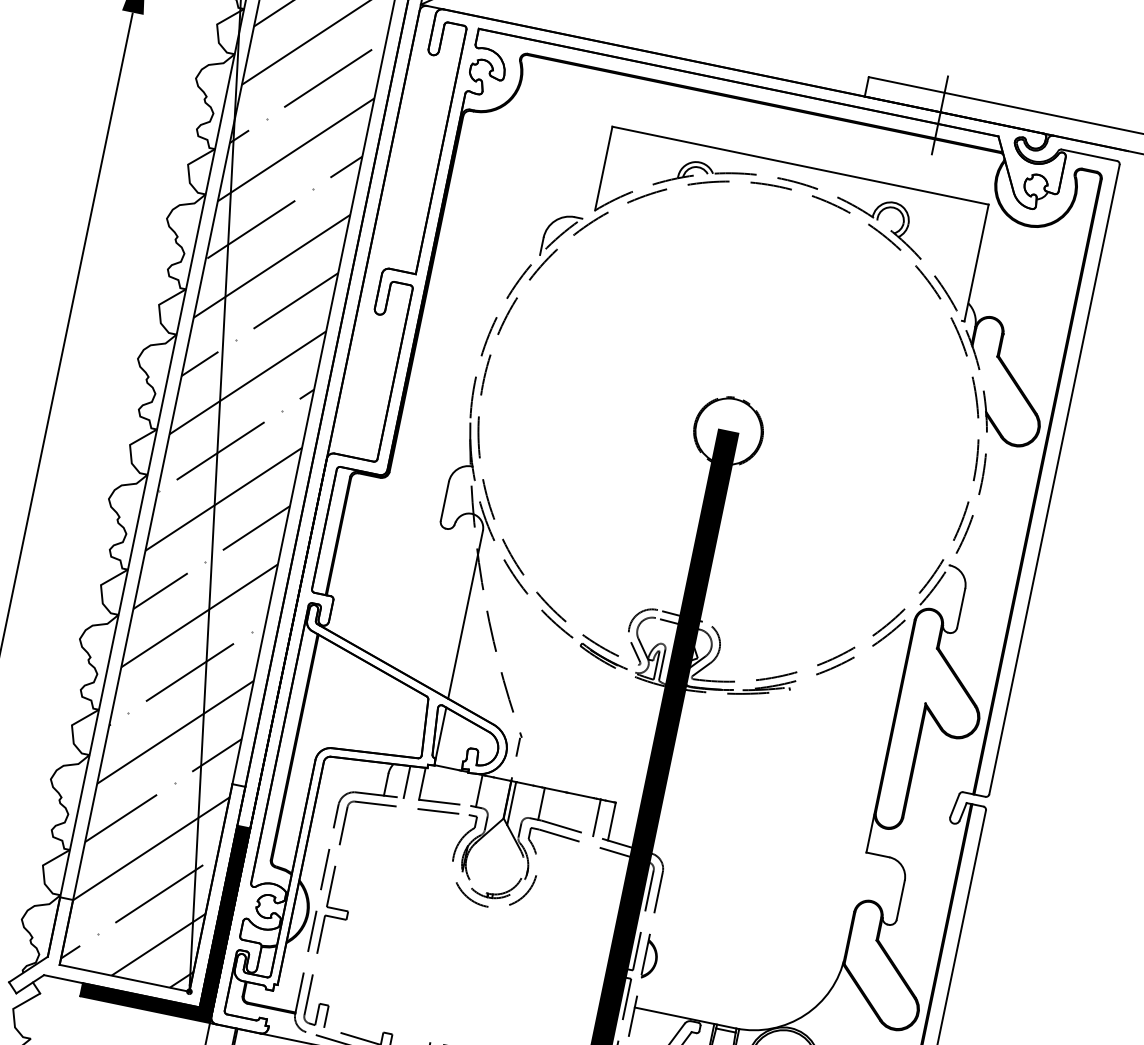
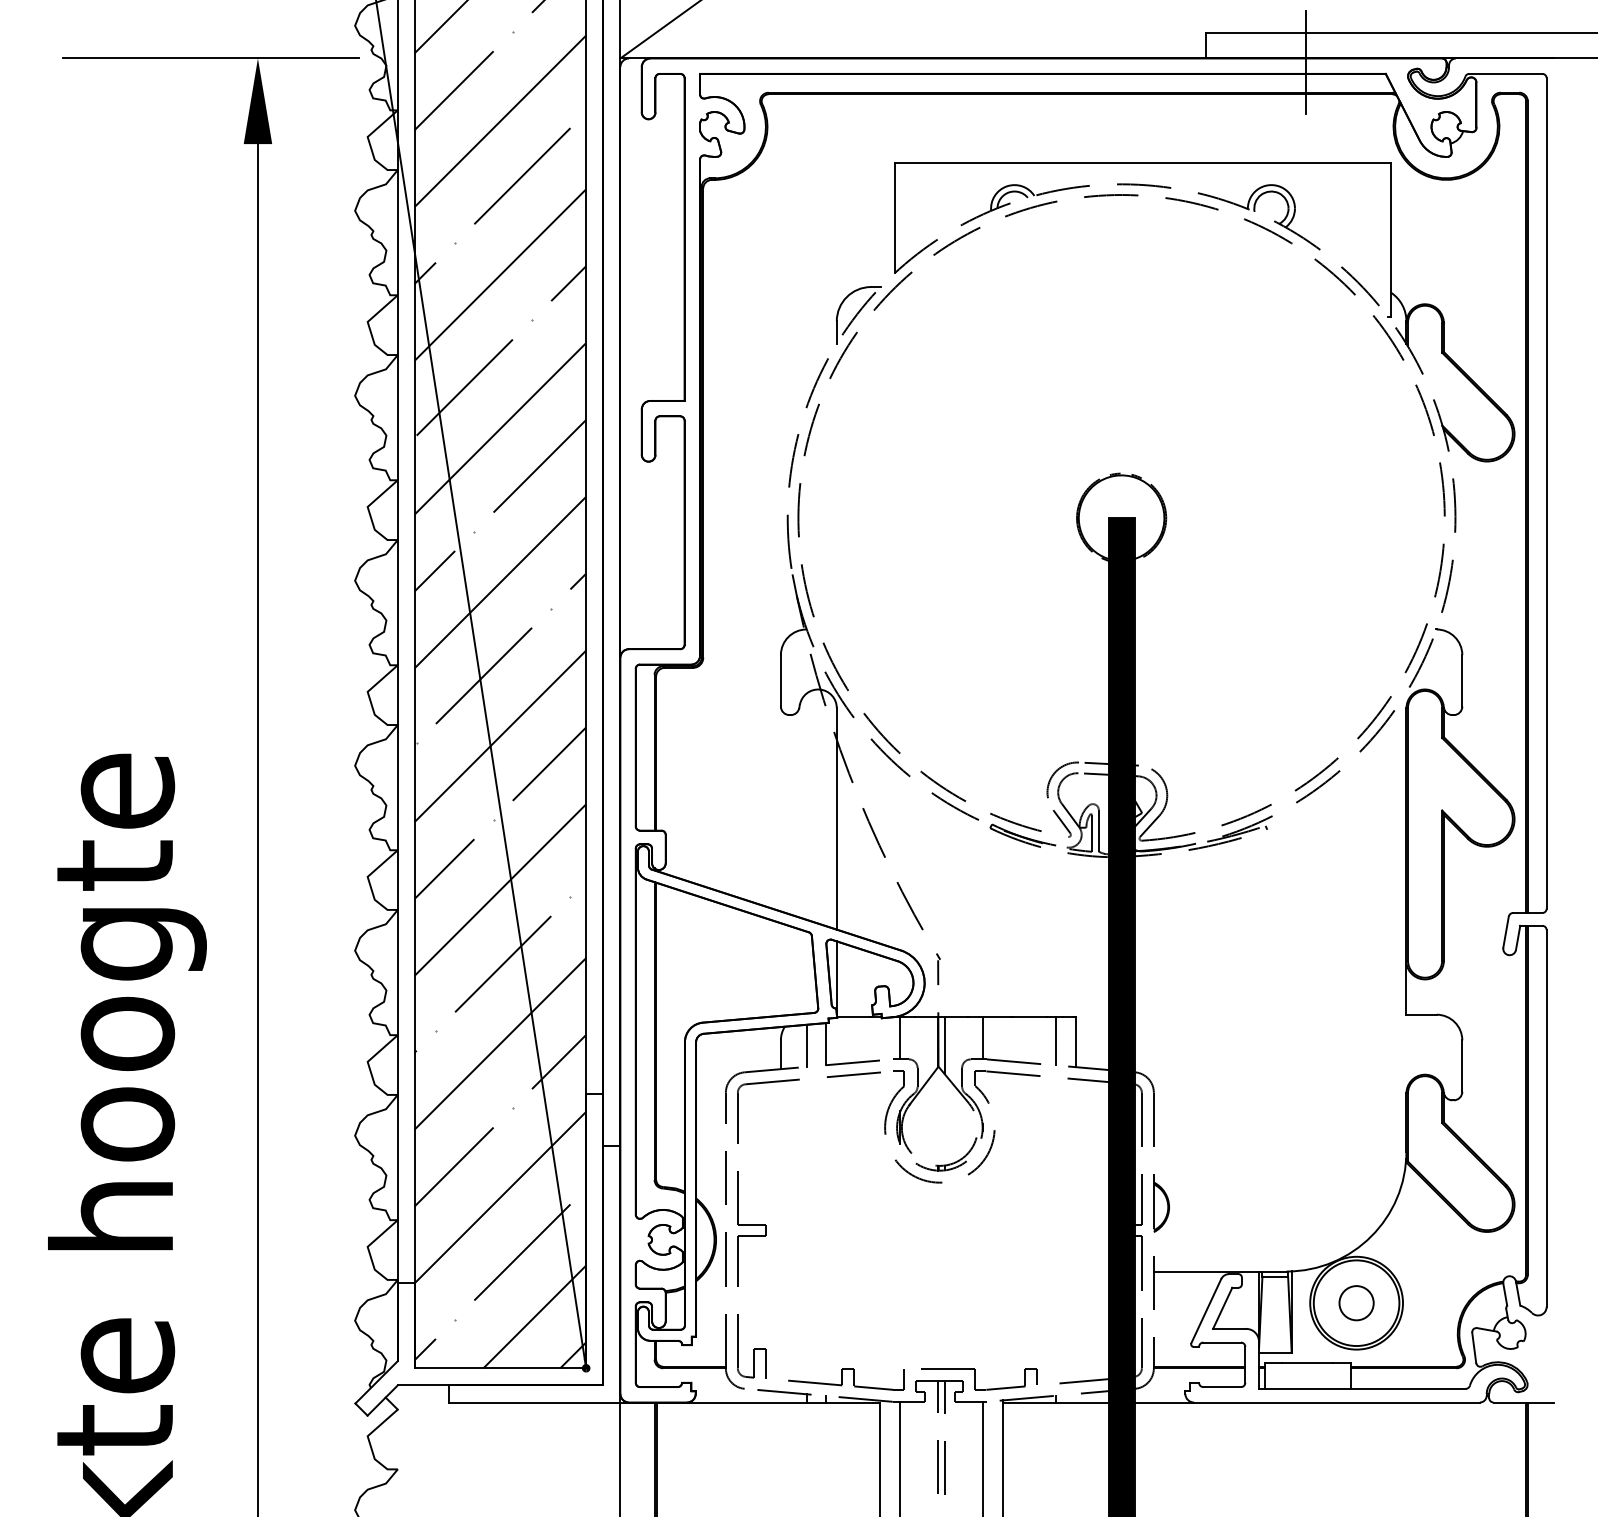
fill: (165, 911) -> (534, 1273), removed

